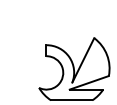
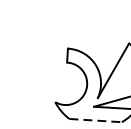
line: (71, 100) -> (95, 120), solid -> dashed

